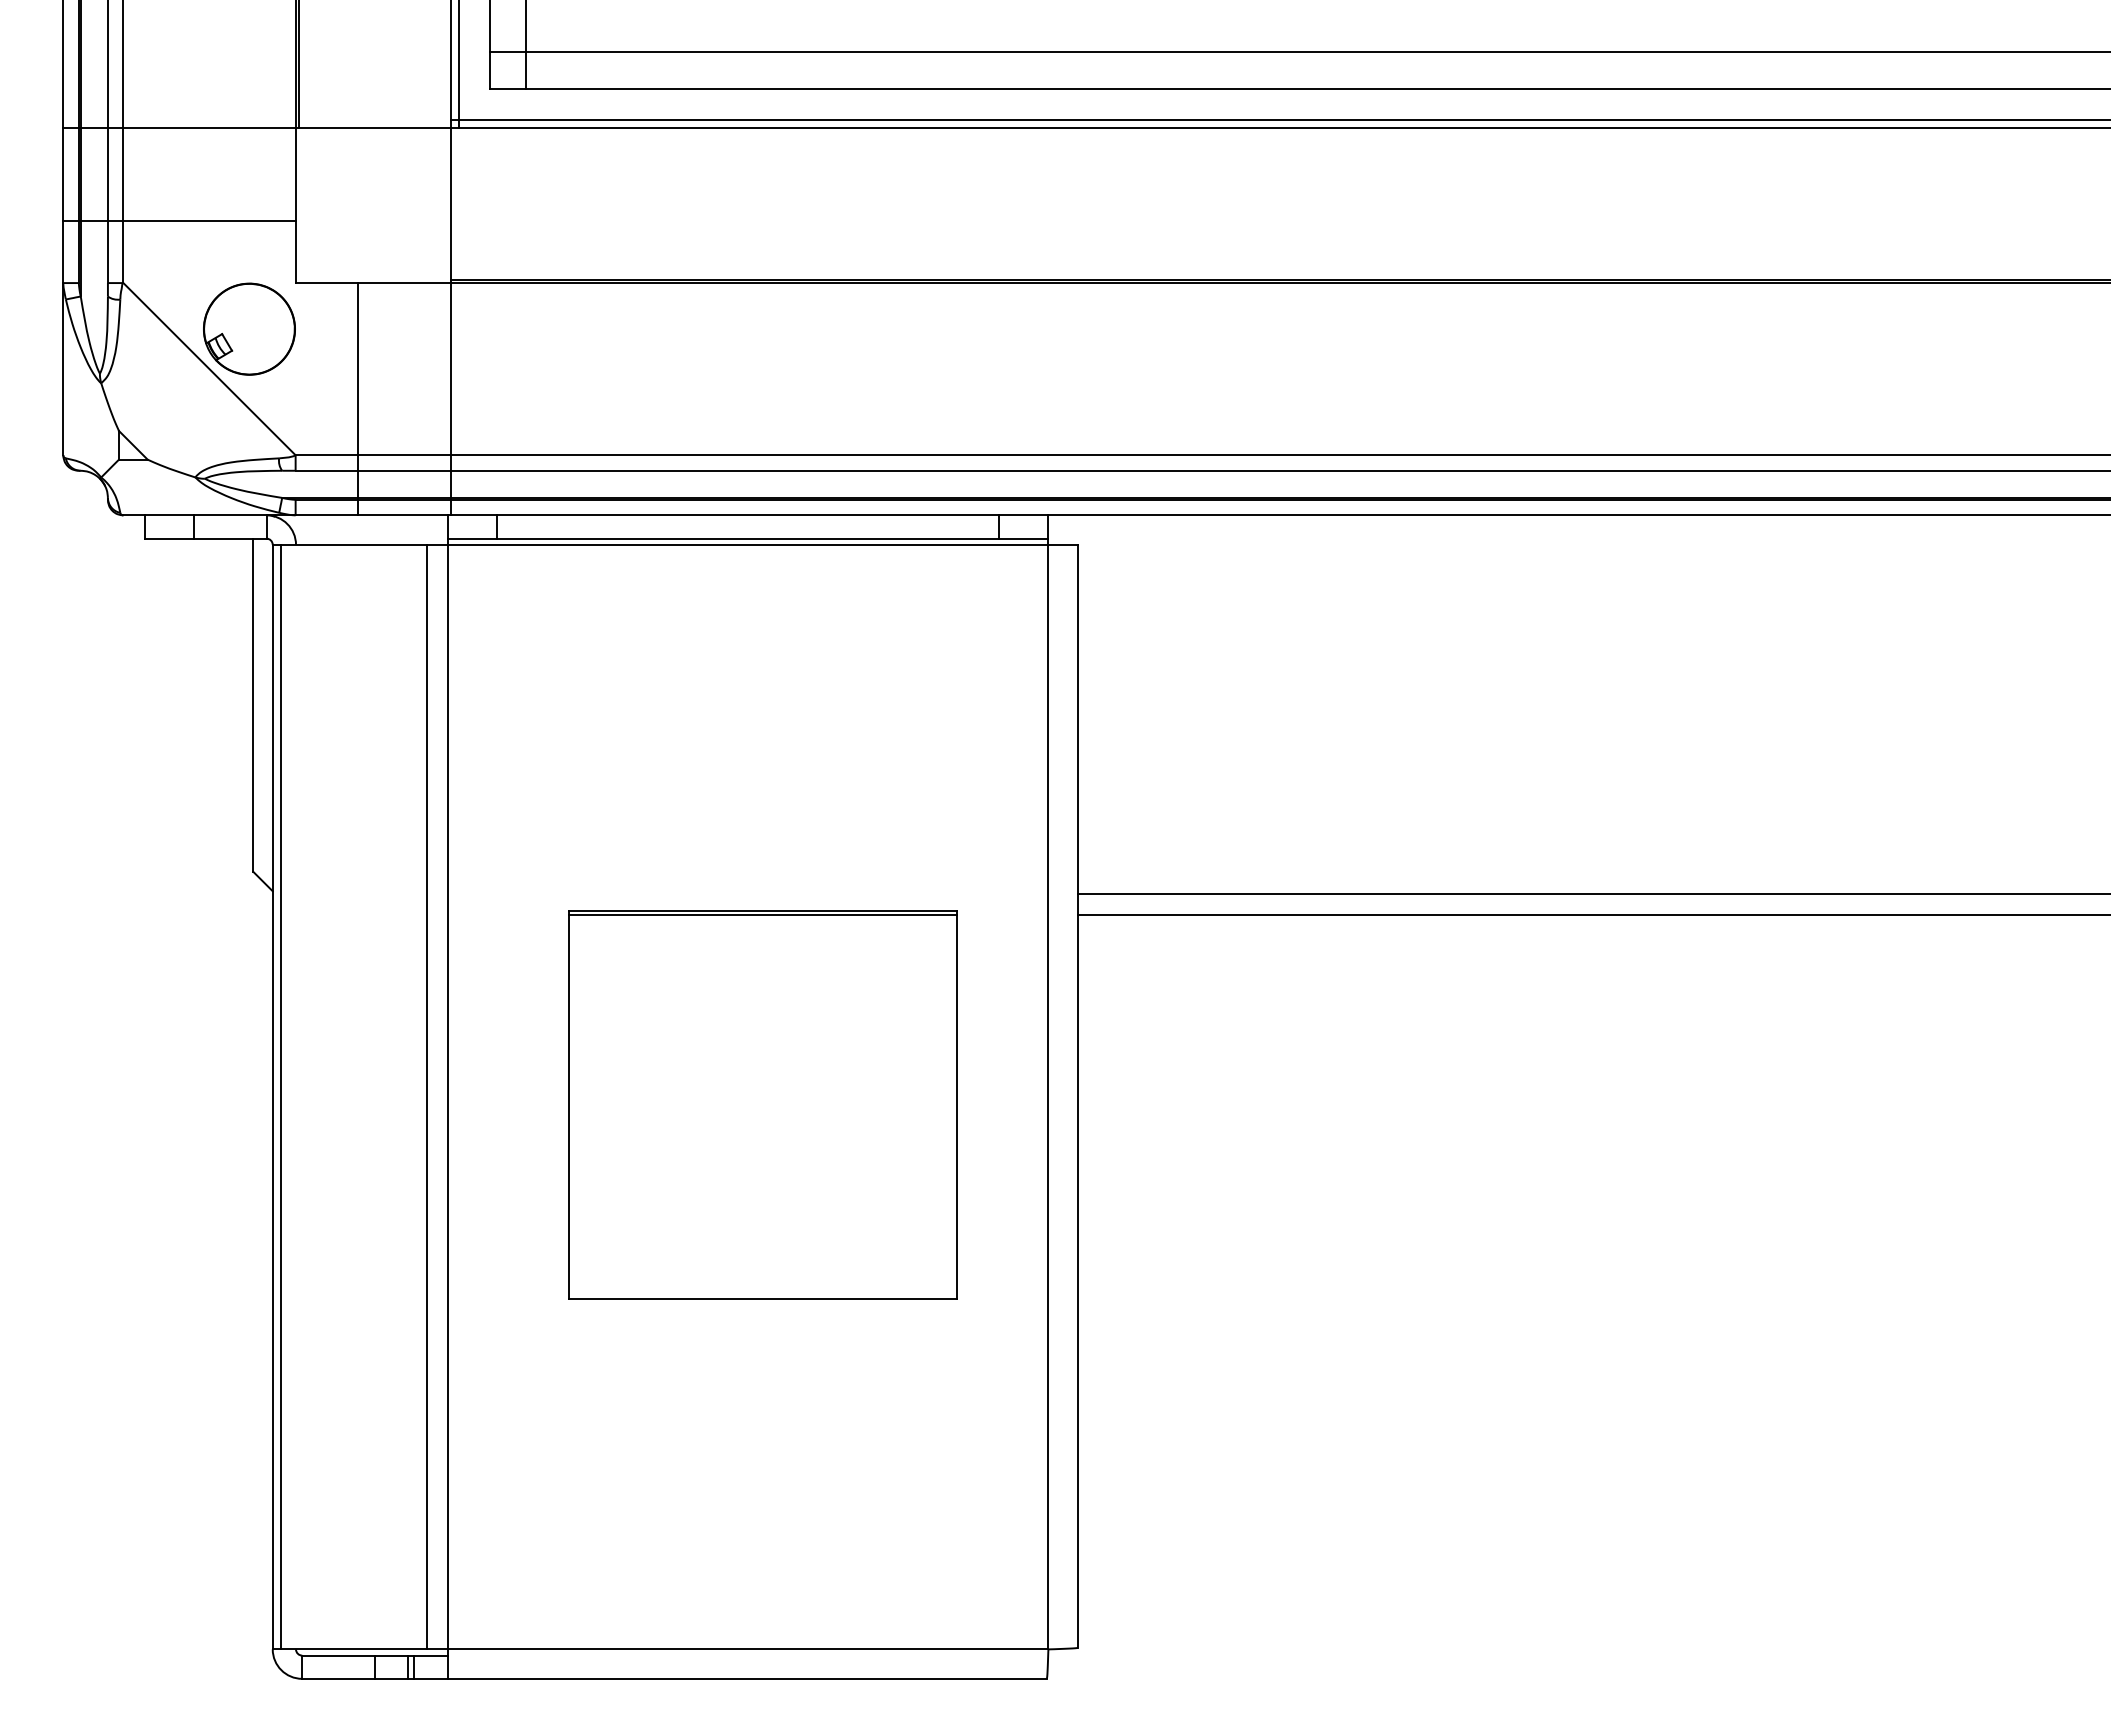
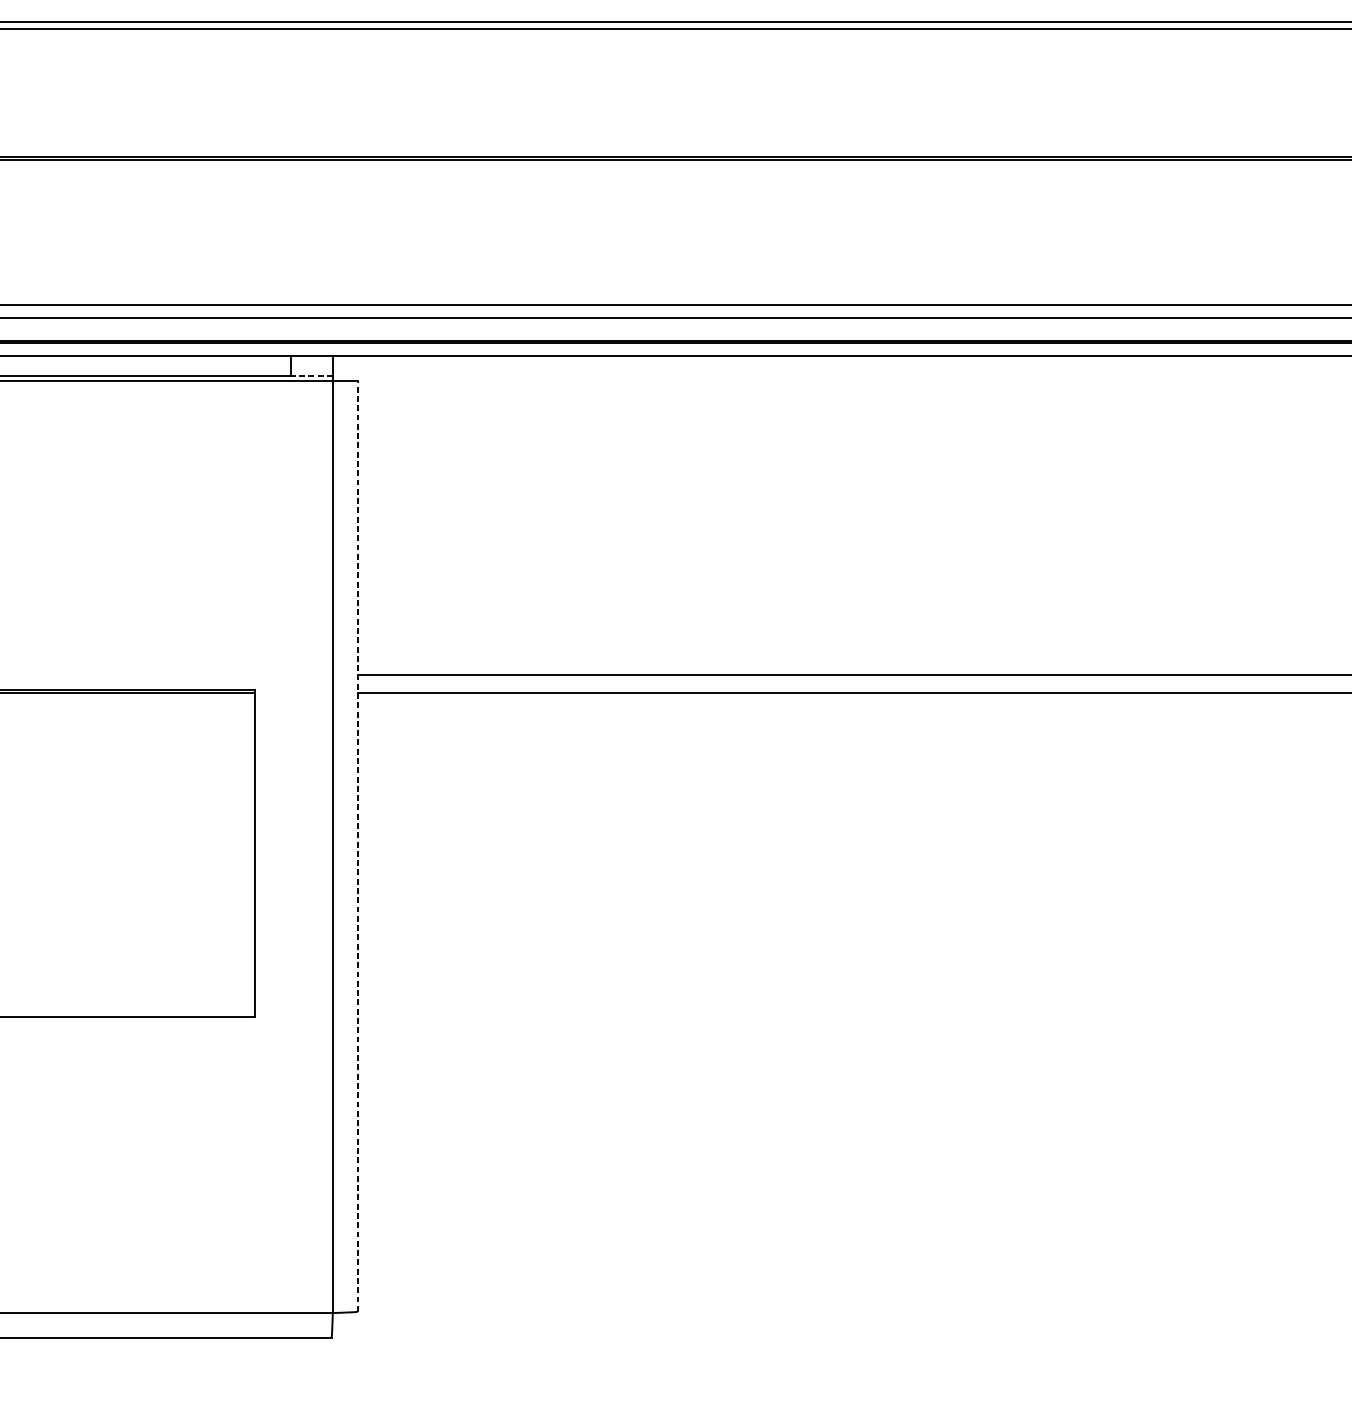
line: (1023, 538) -> (311, 375), solid -> dashed
line: (1077, 1095) -> (357, 845), solid -> dashed

